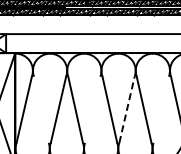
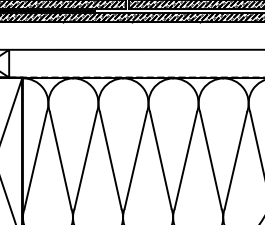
line: (41, 109) -> (60, 160), added
line: (92, 109) -> (135, 160), added
line: (127, 109) -> (186, 160), dashed -> solid
line: (160, 109) -> (234, 160), added

